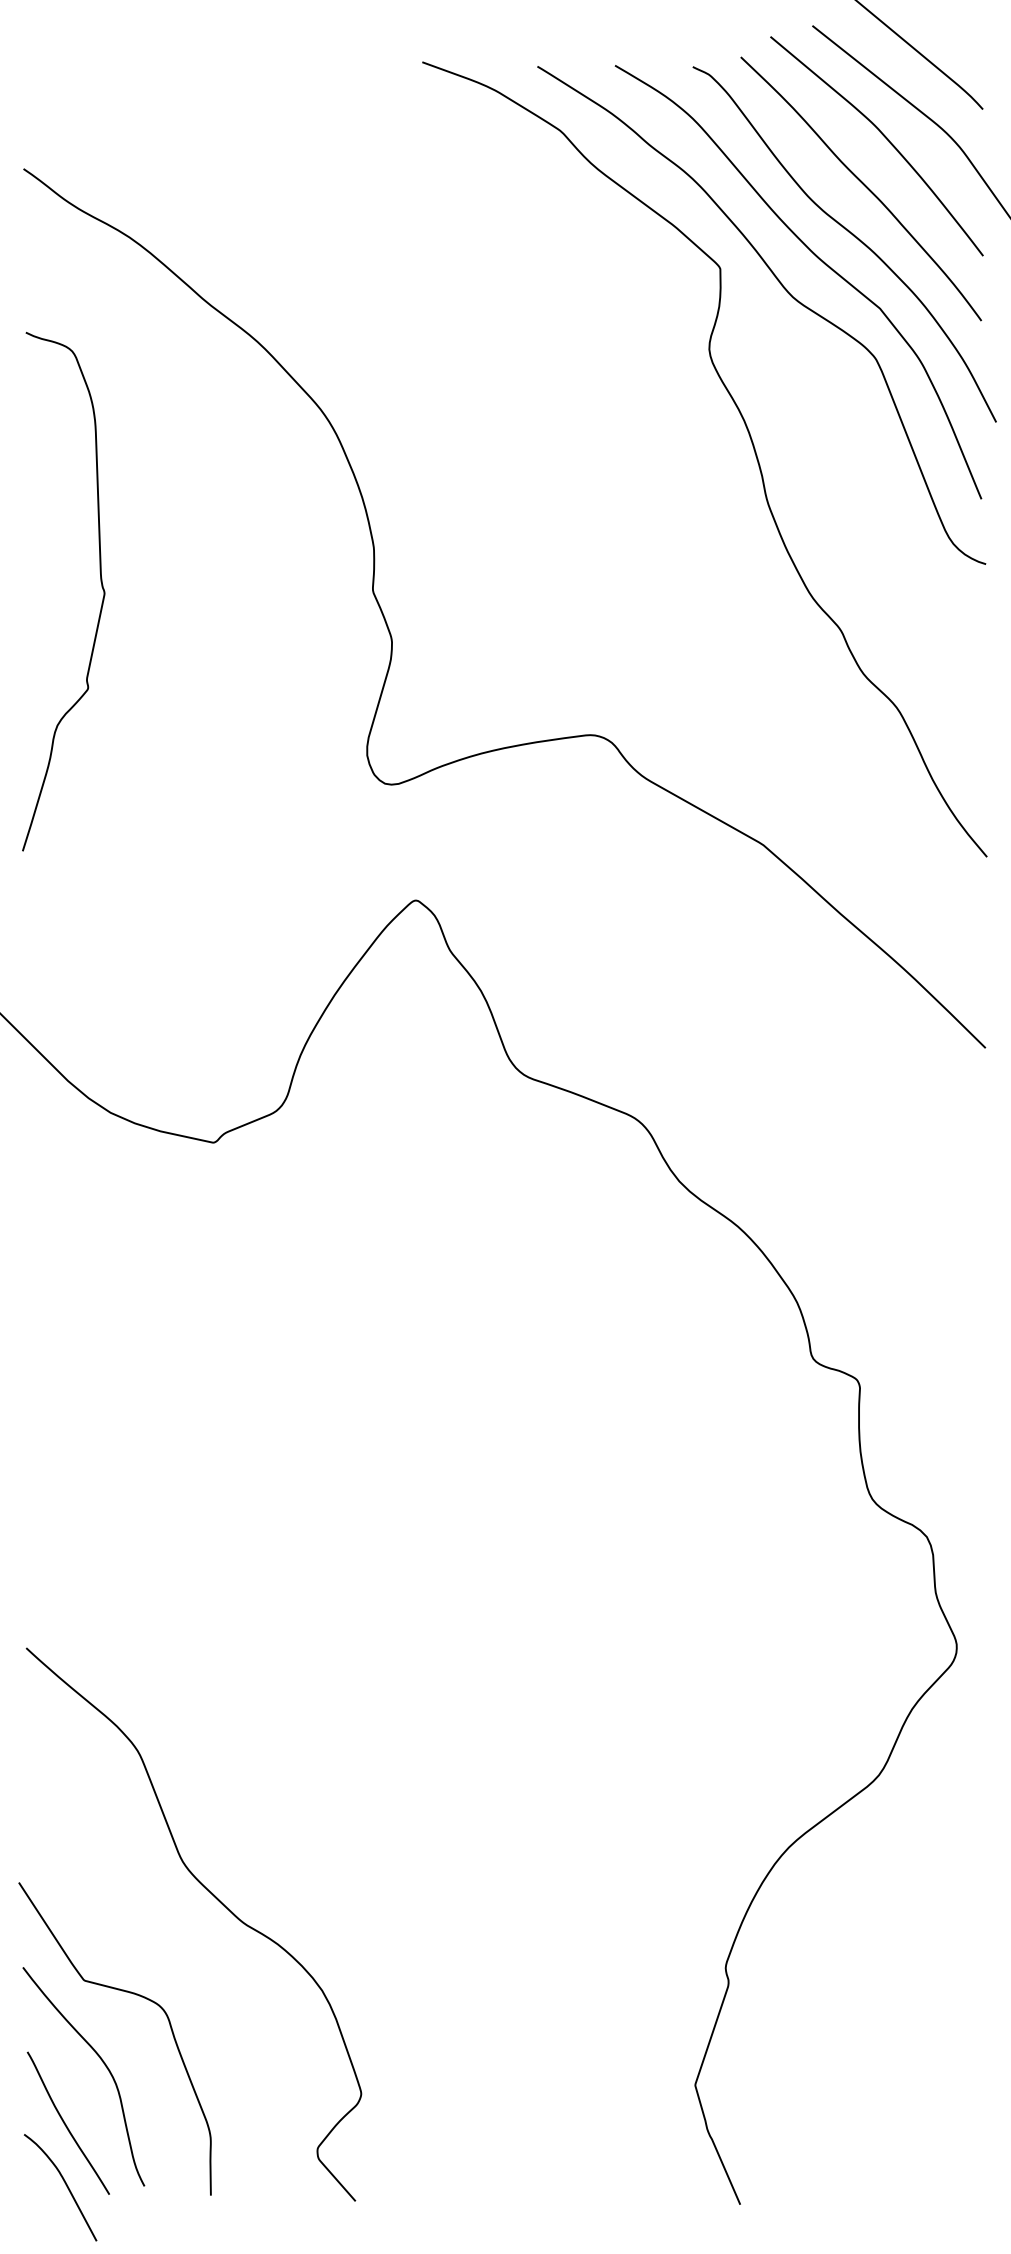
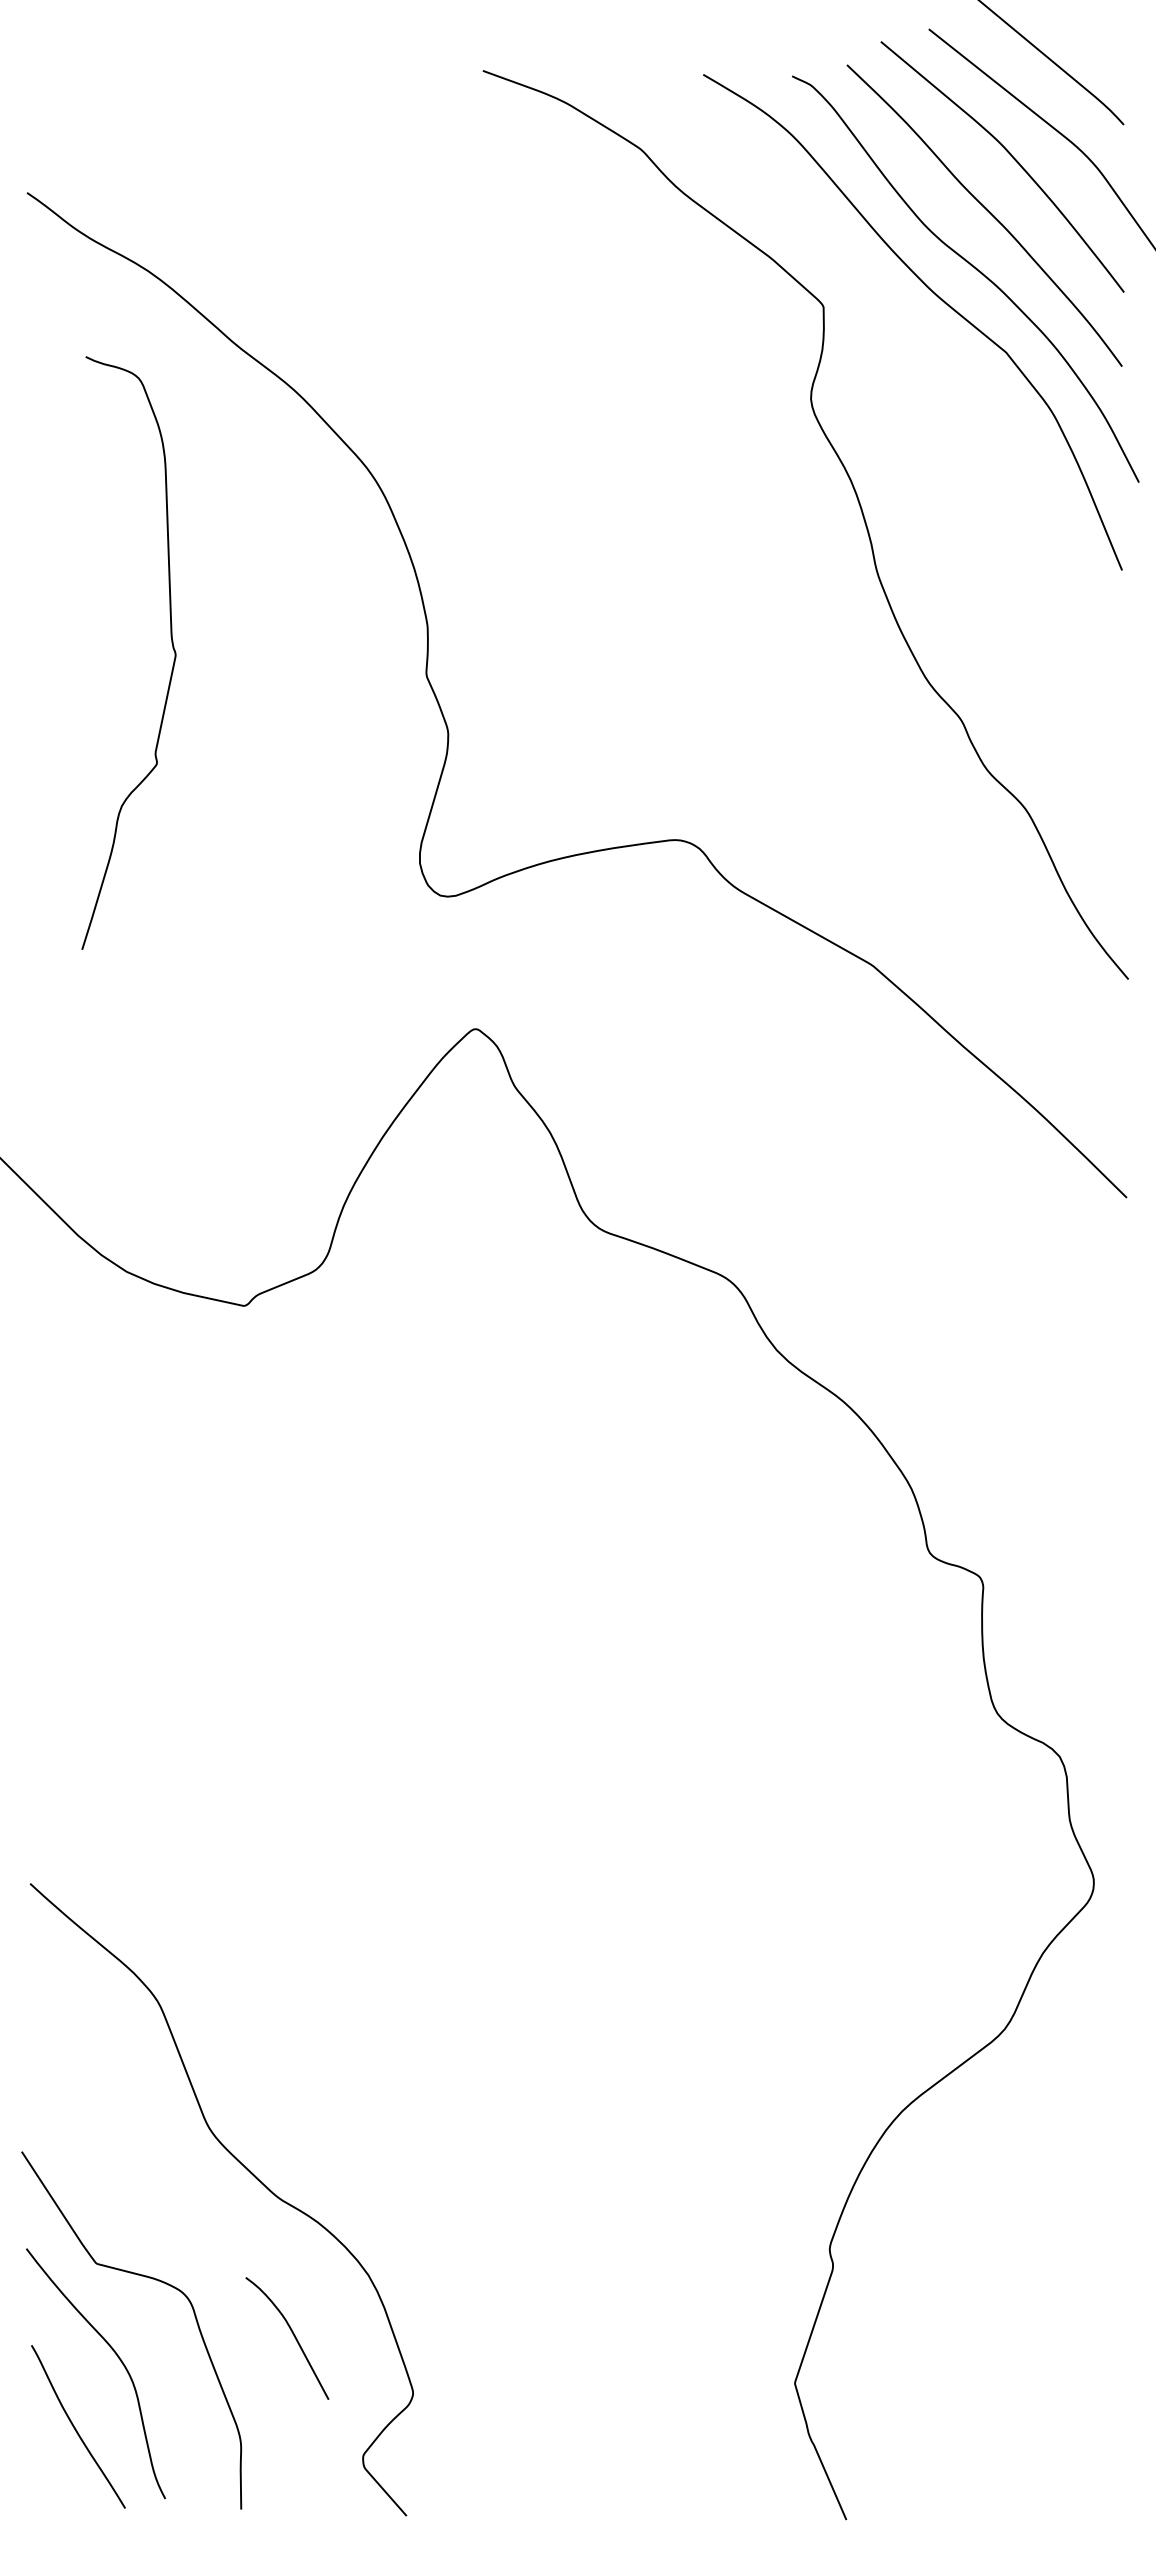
curve: (785, 291) -> (898, 332), removed
curve: (100, 583) -> (171, 643), moved
curve: (65, 2185) -> (293, 2336), moved

